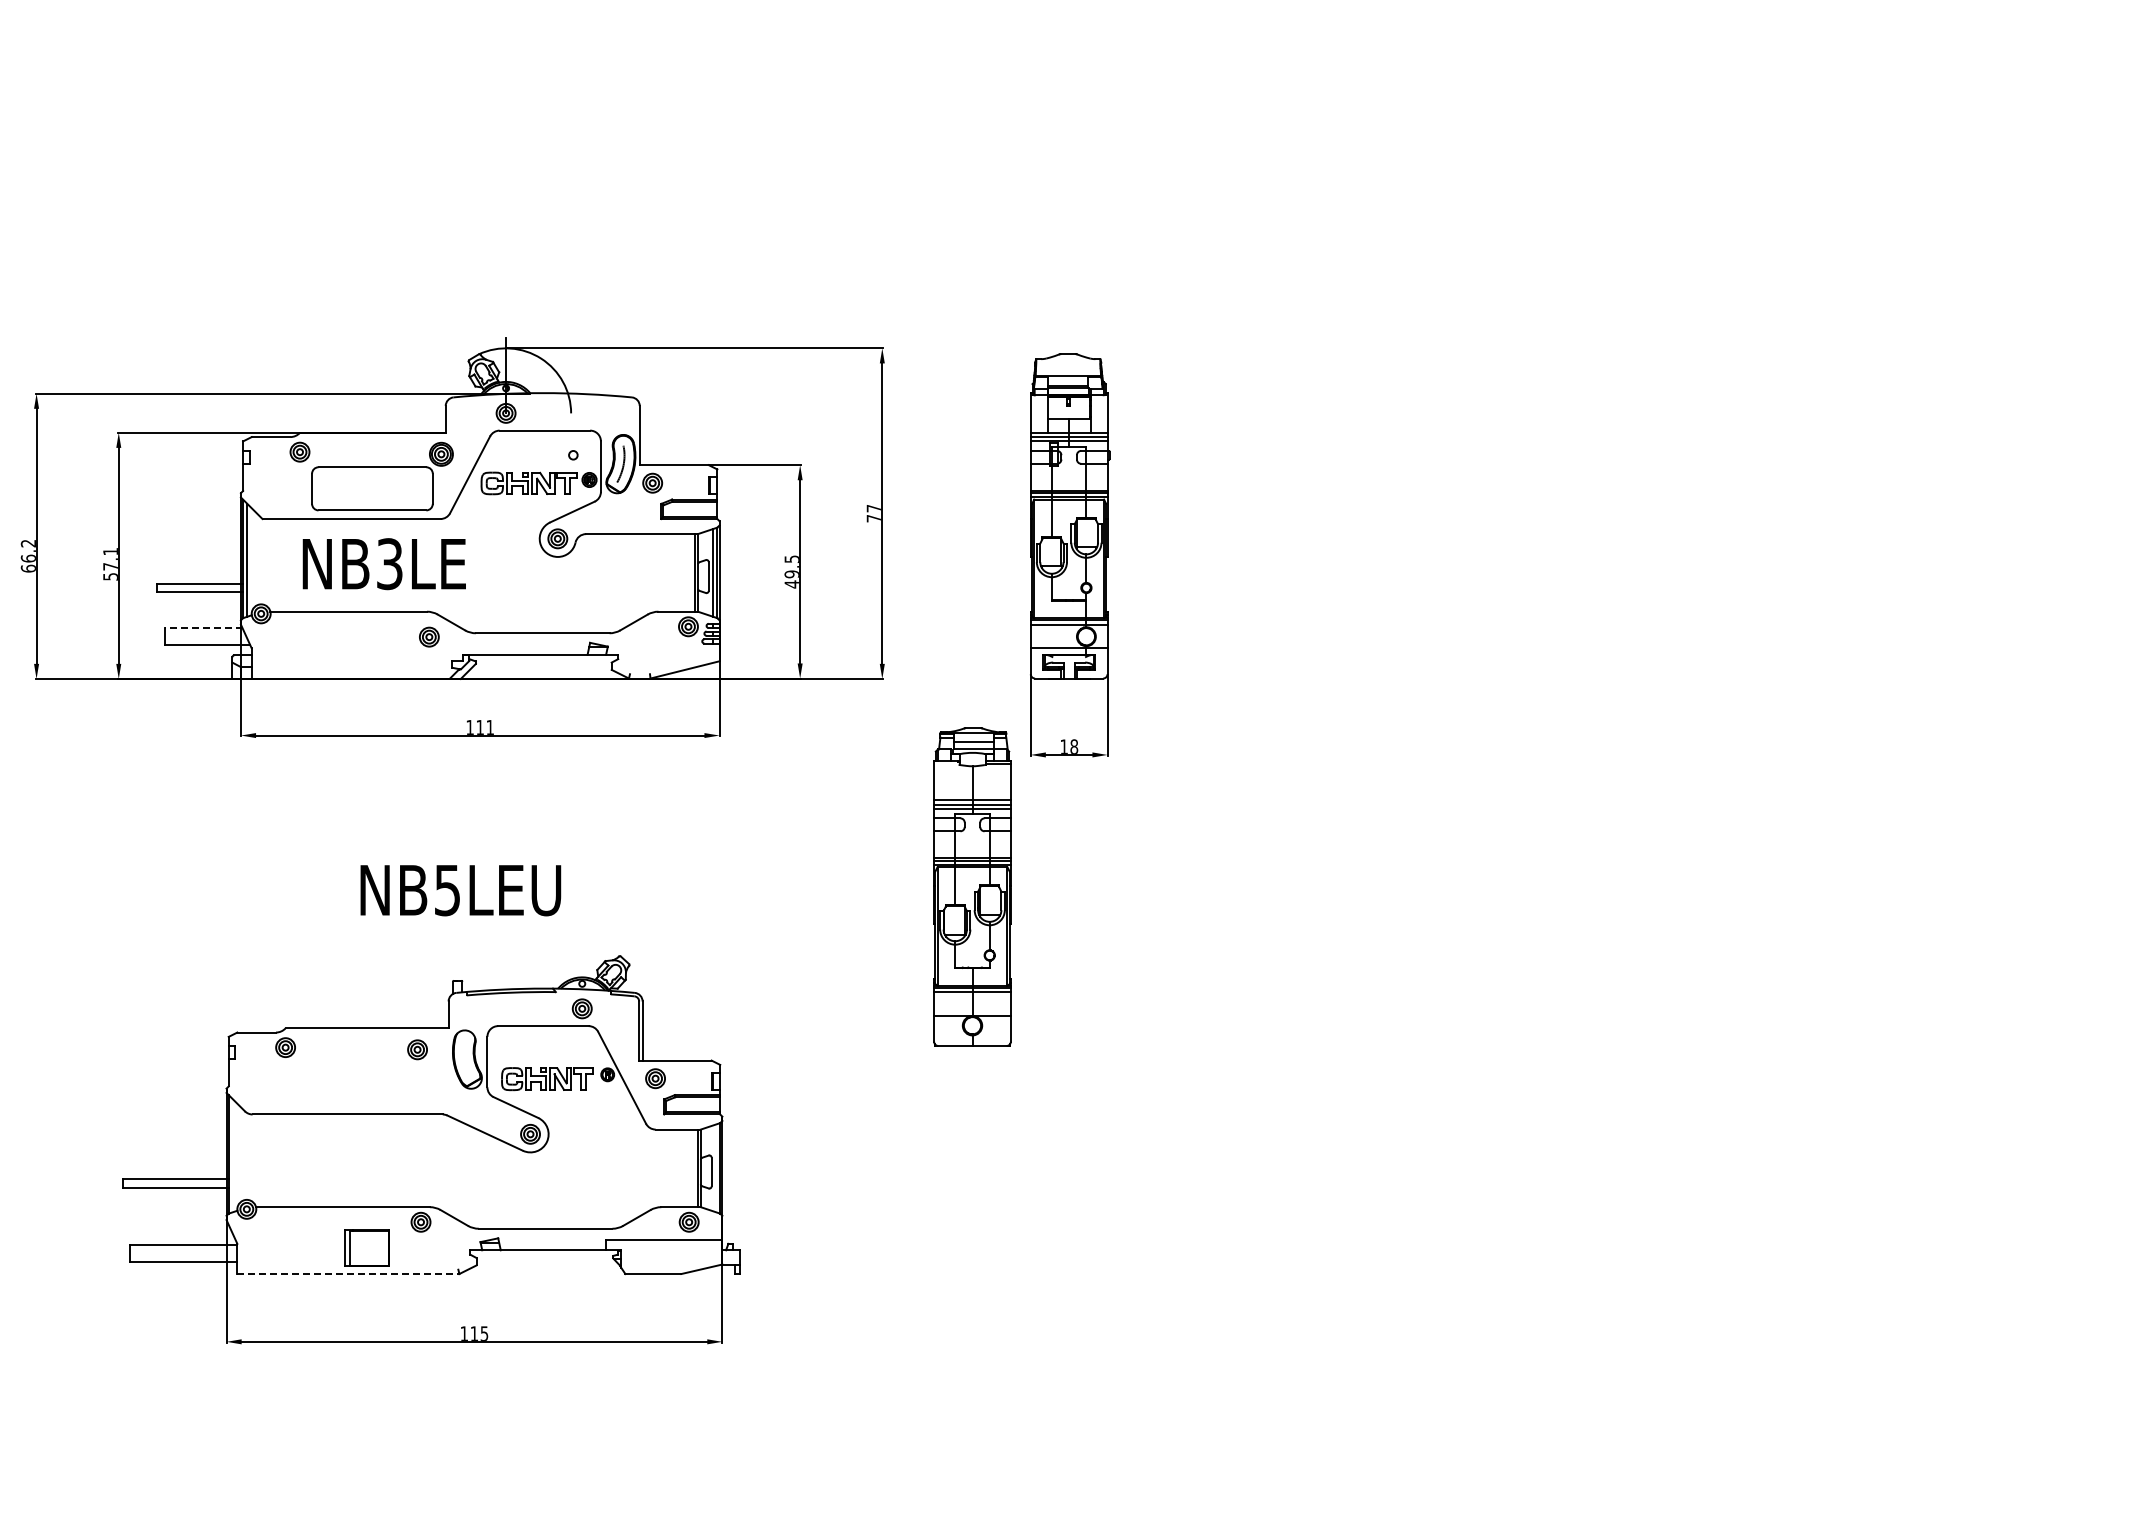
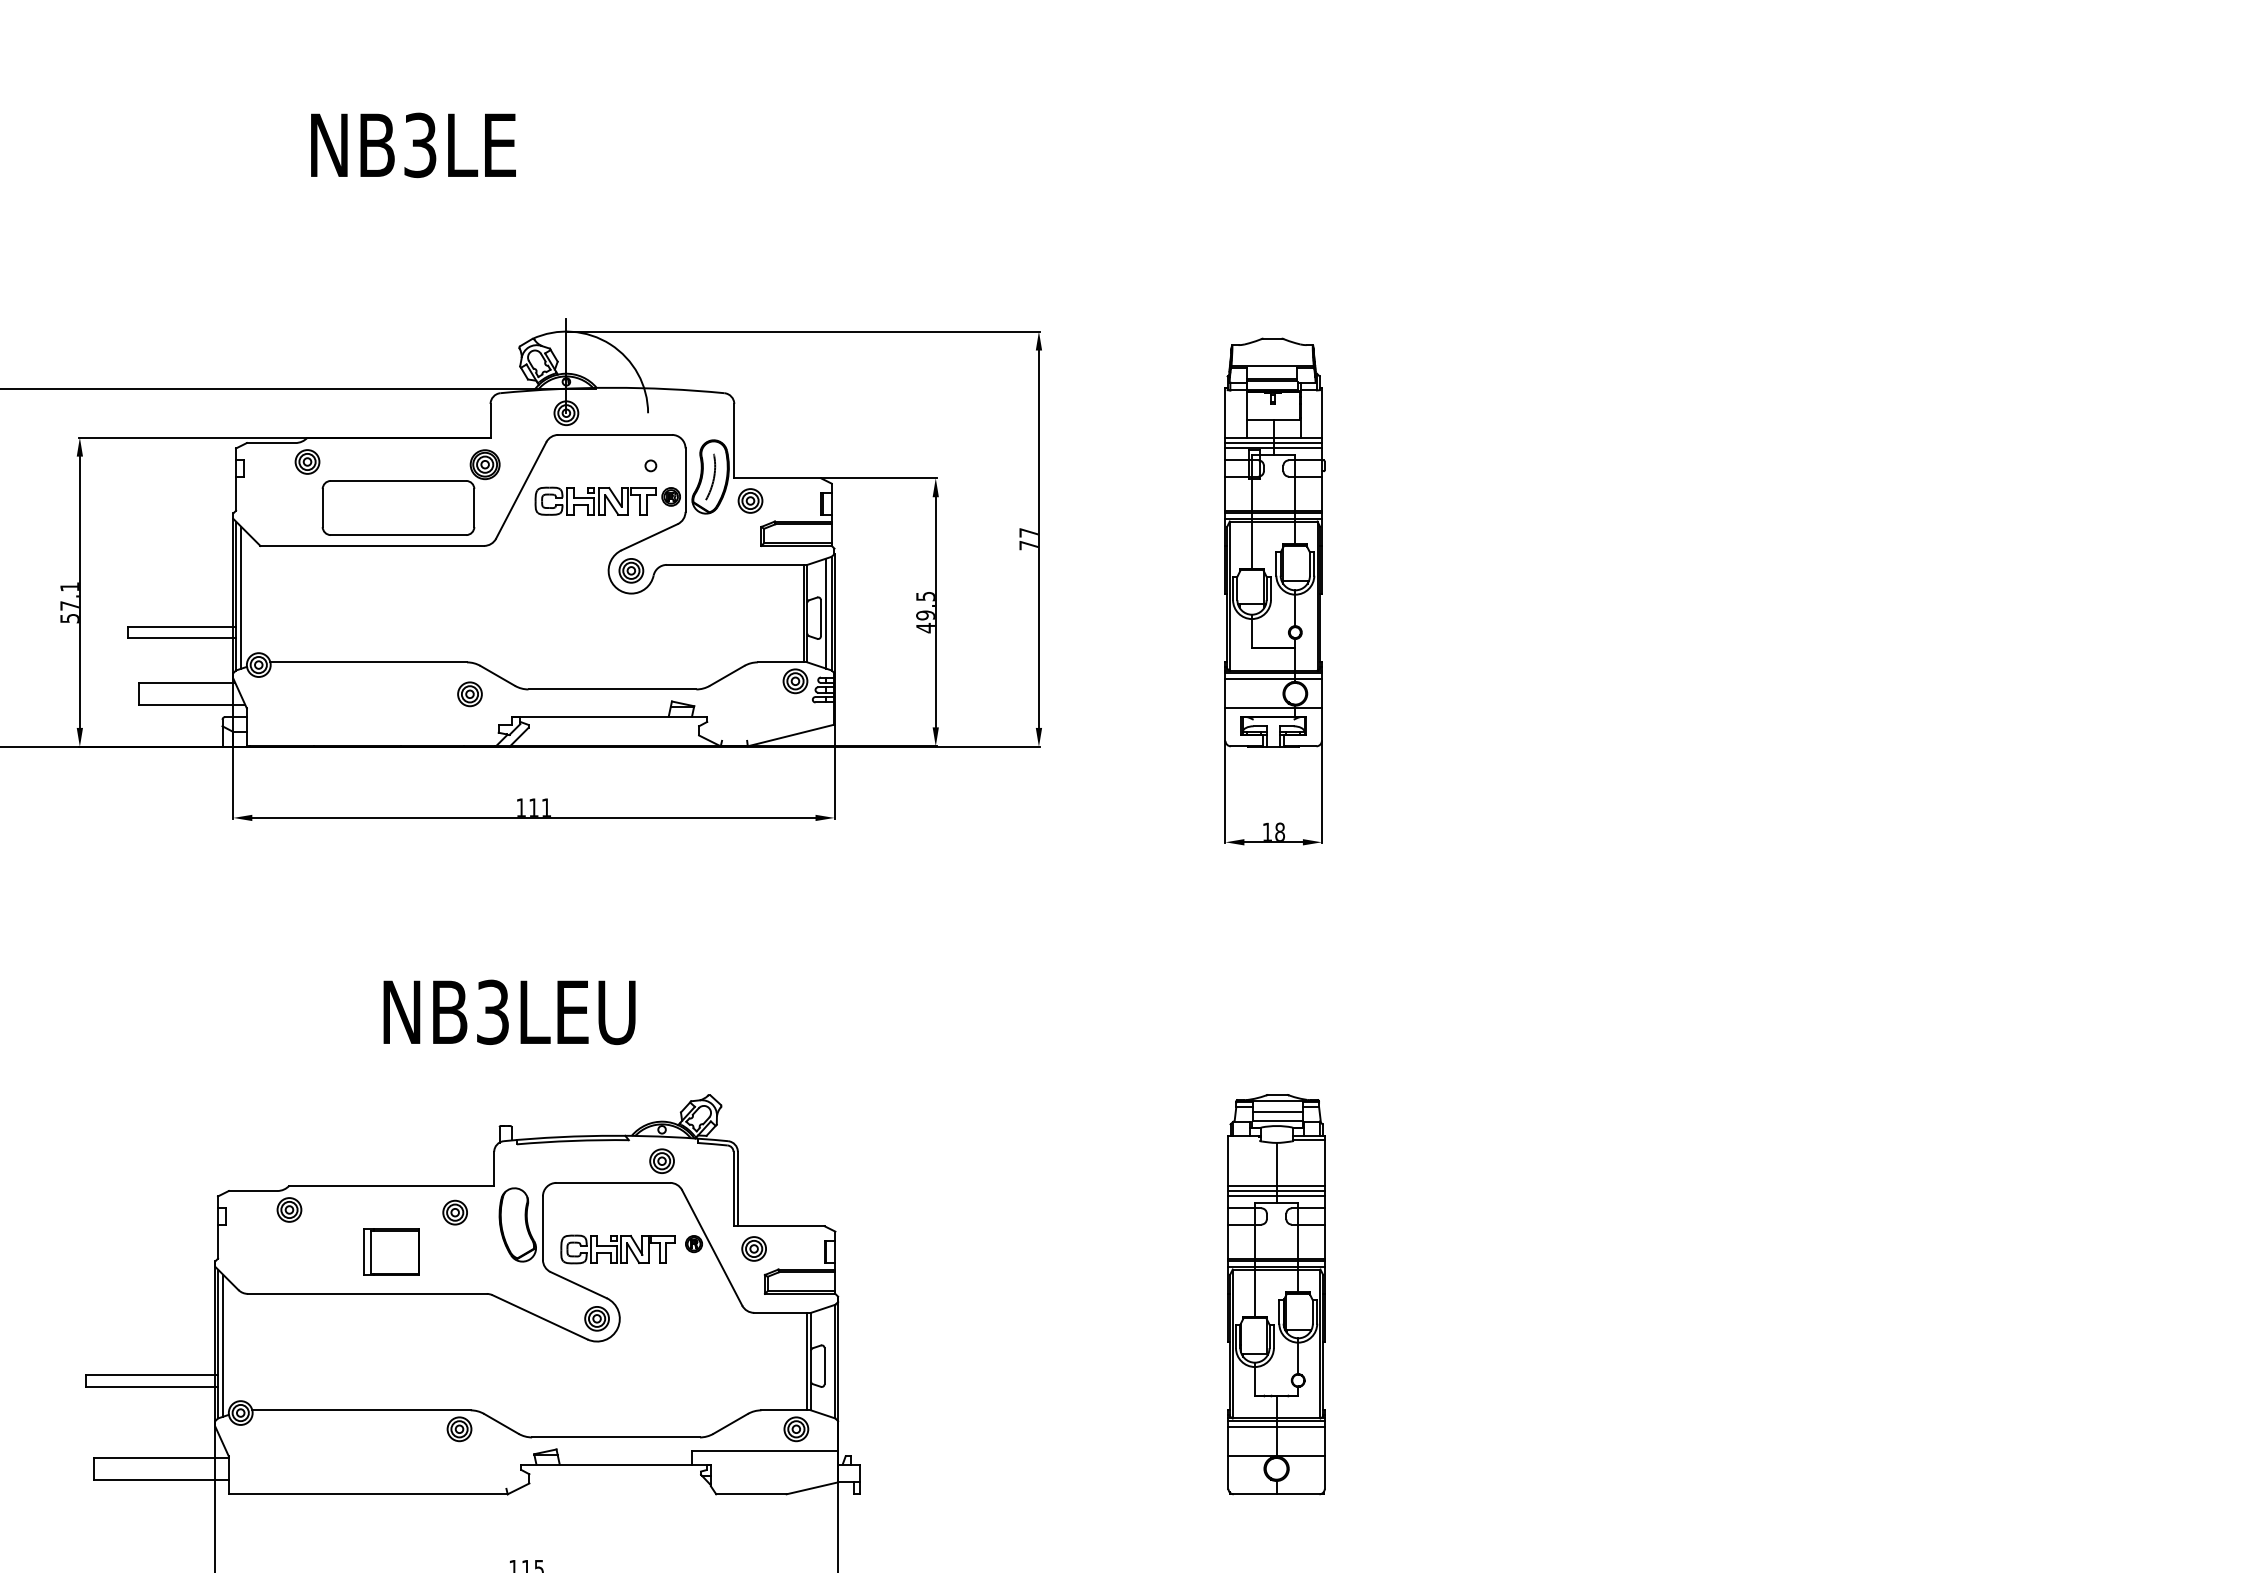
text: (383, 564) -> (412, 145), moved
line: (204, 628) -> (187, 683), dashed -> solid
part: (972, 886) -> (1276, 1293), moved
text: (447, 889) -> (492, 1011), NB5LEU -> NB3LEU
line: (233, 1155) -> (223, 1345), added
part: (366, 1247) -> (391, 1251), moved
line: (348, 1274) -> (368, 1494), dashed -> solid

